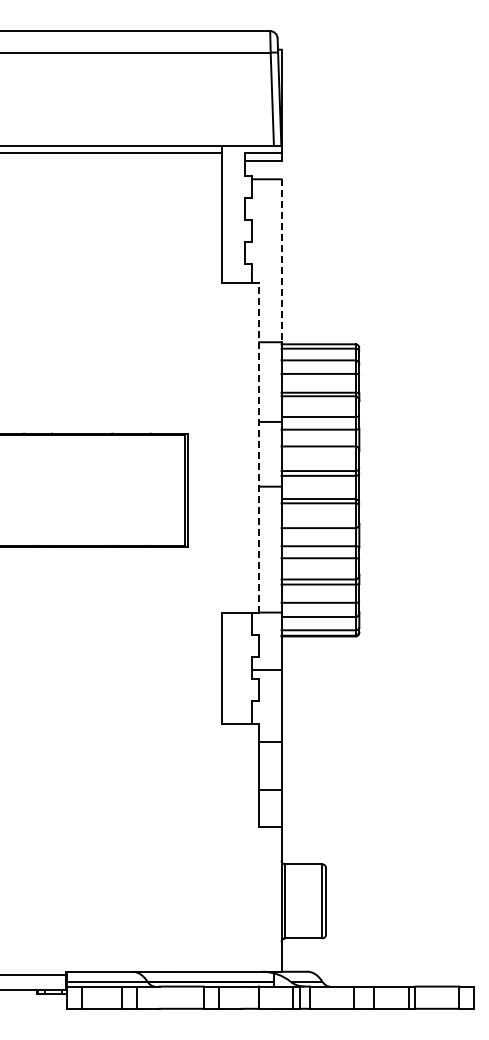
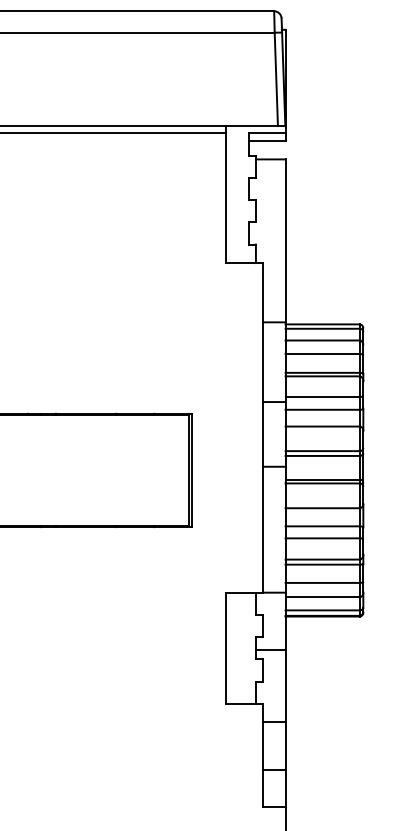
line: (281, 261) -> (285, 241), dashed -> solid
line: (259, 447) -> (263, 427), dashed -> solid

